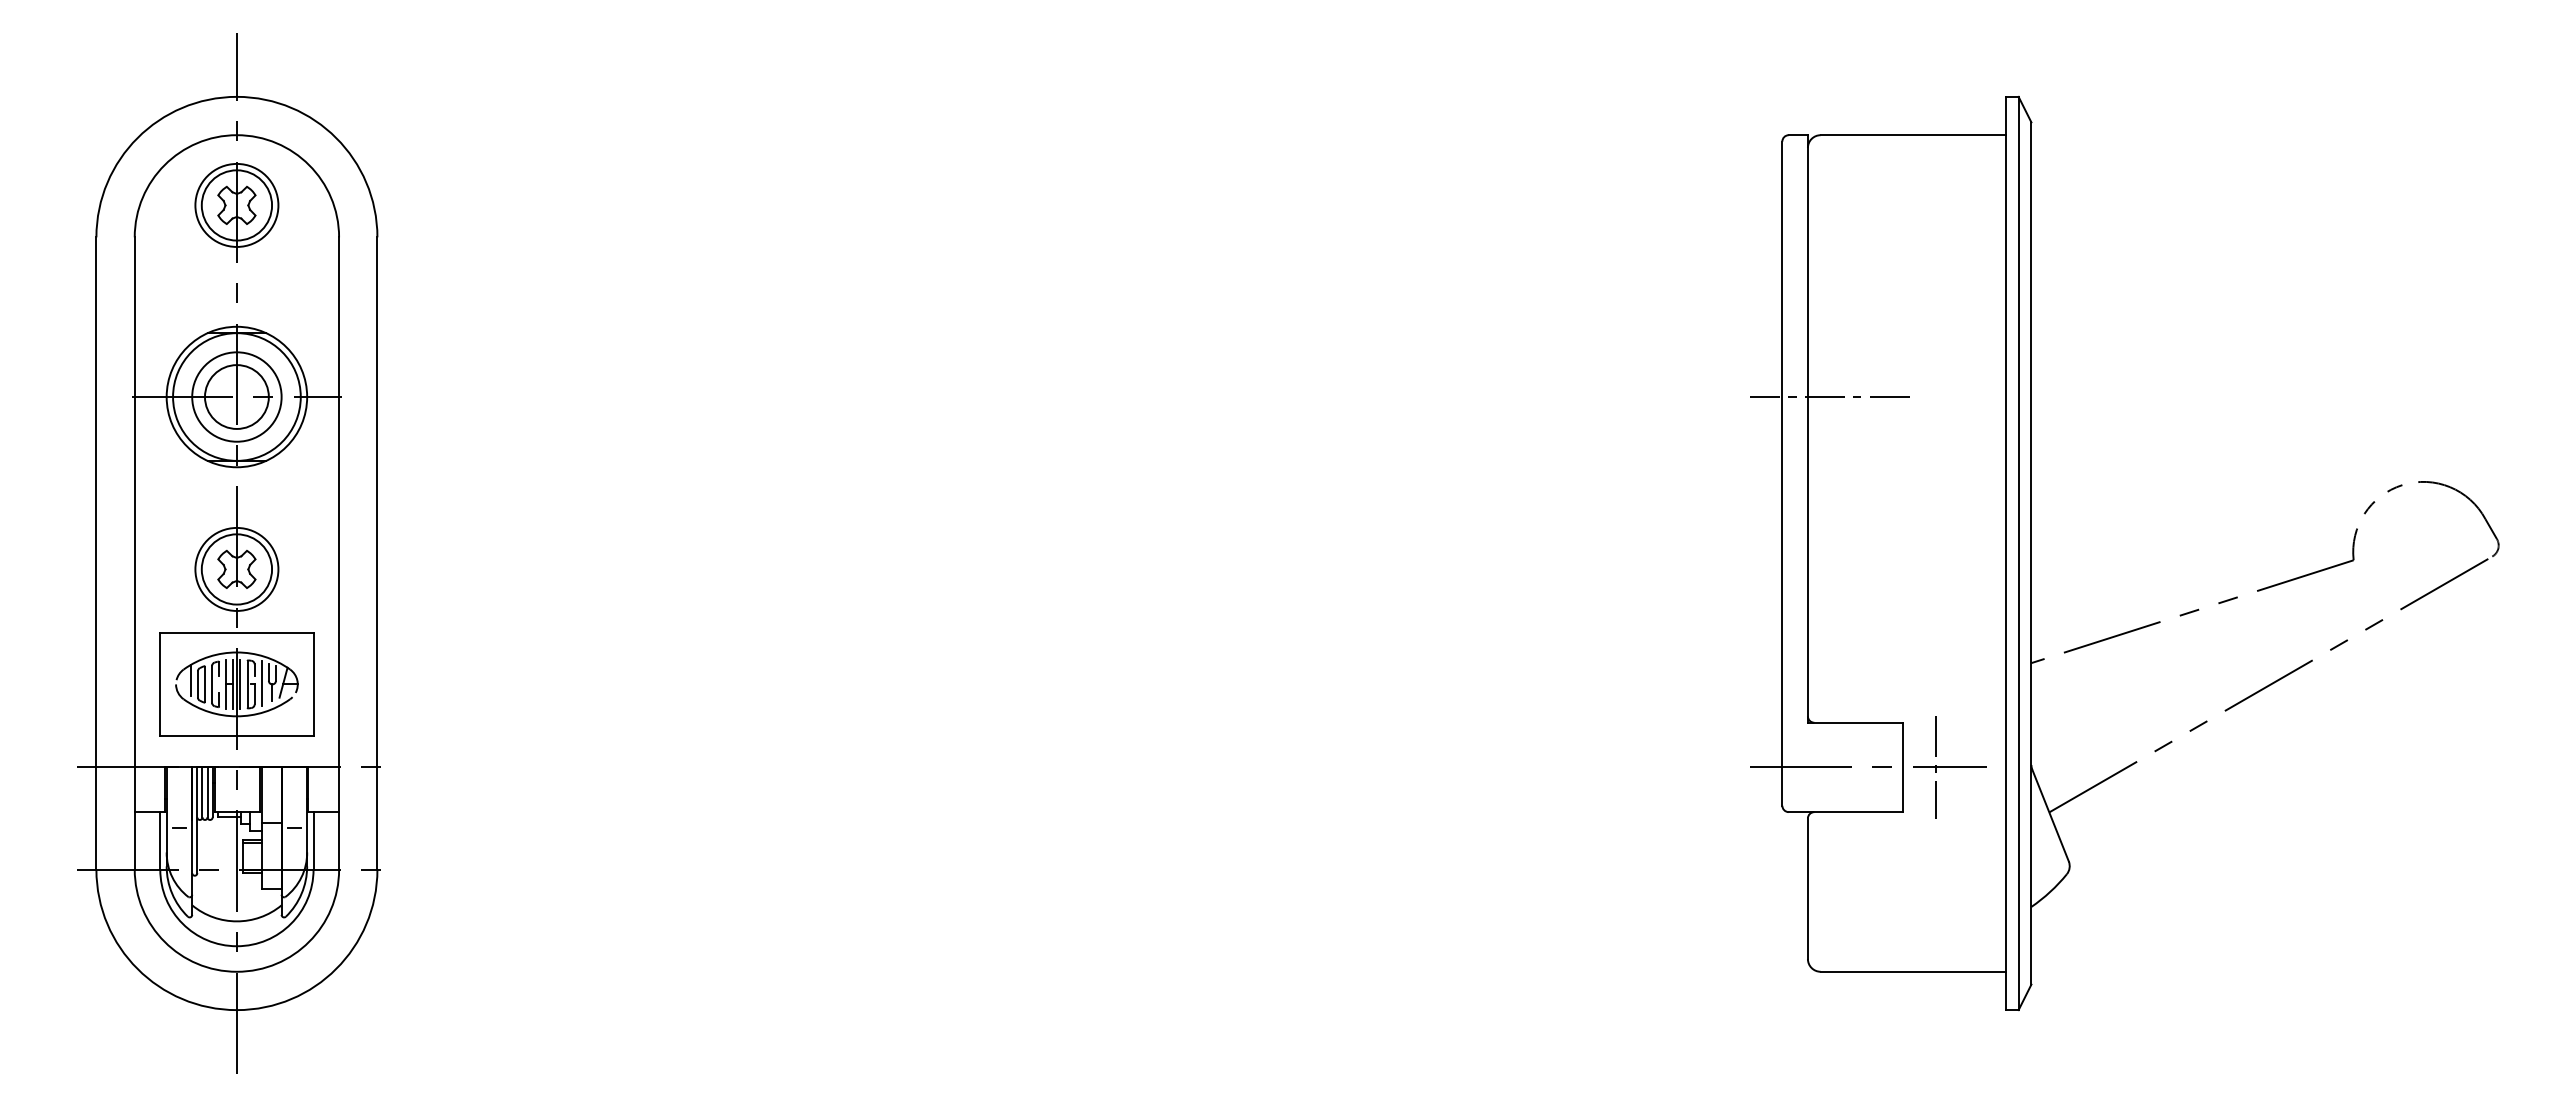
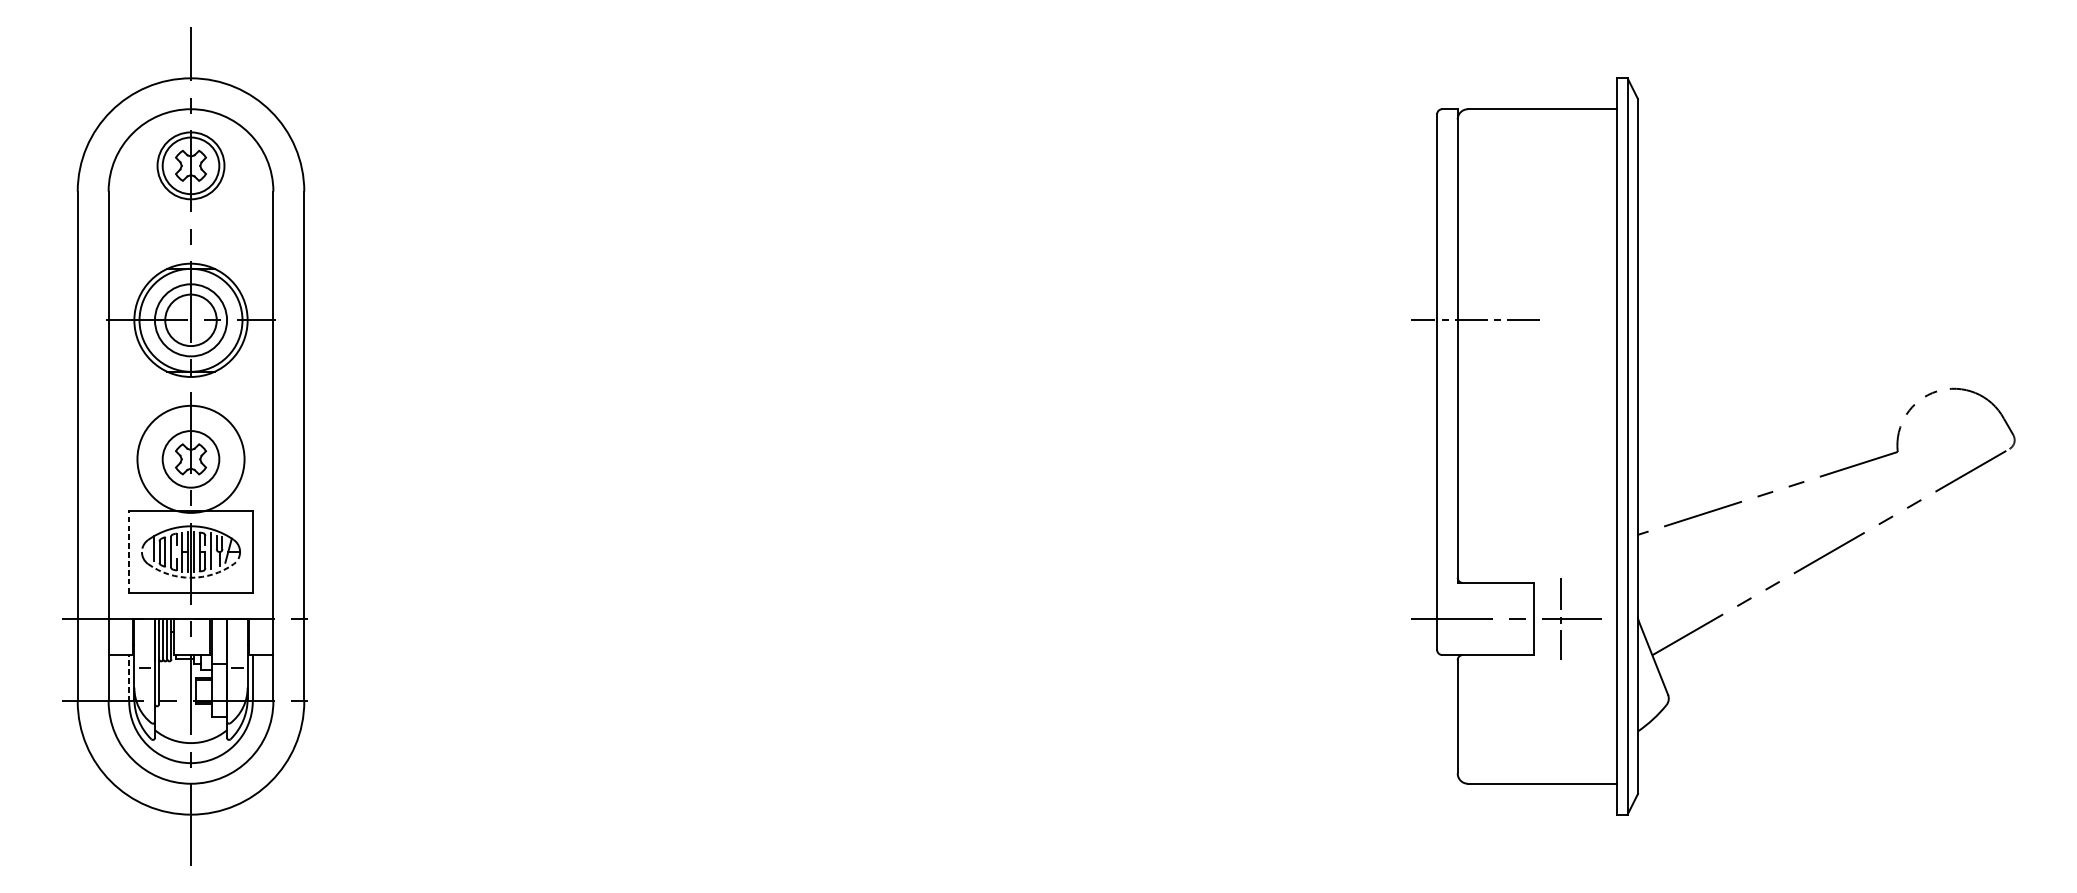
circle: (236, 568) -> (190, 458), size x1.6
line: (160, 683) -> (129, 551), solid -> dashed
arc: (236, 716) -> (190, 577), solid -> dashed
line: (160, 840) -> (129, 677), solid -> dashed

